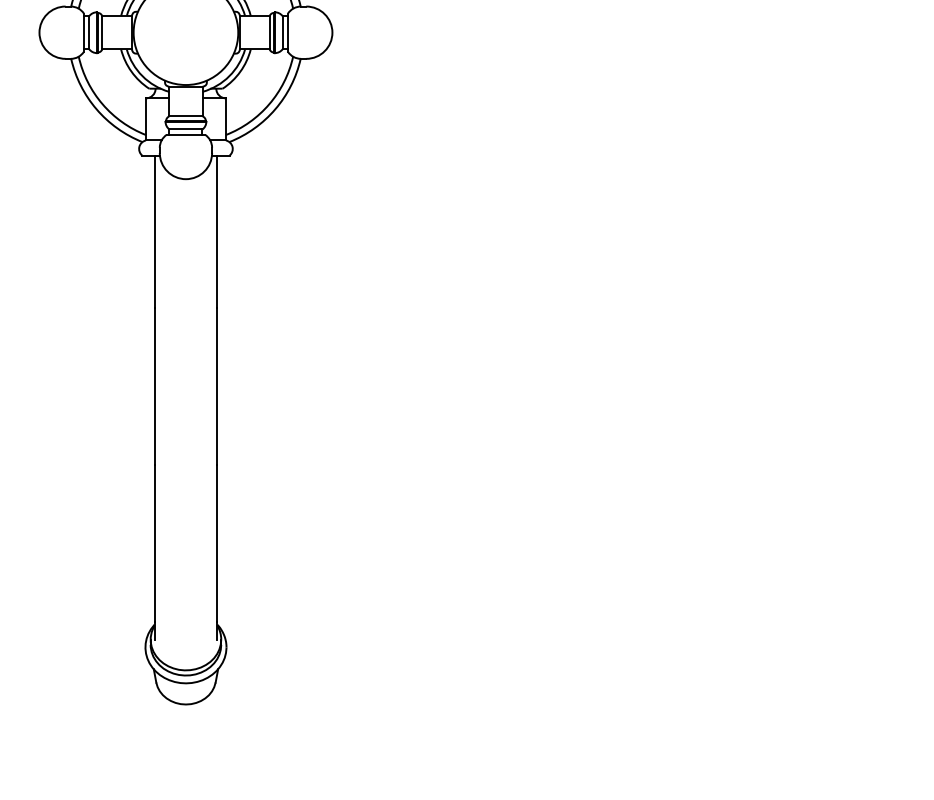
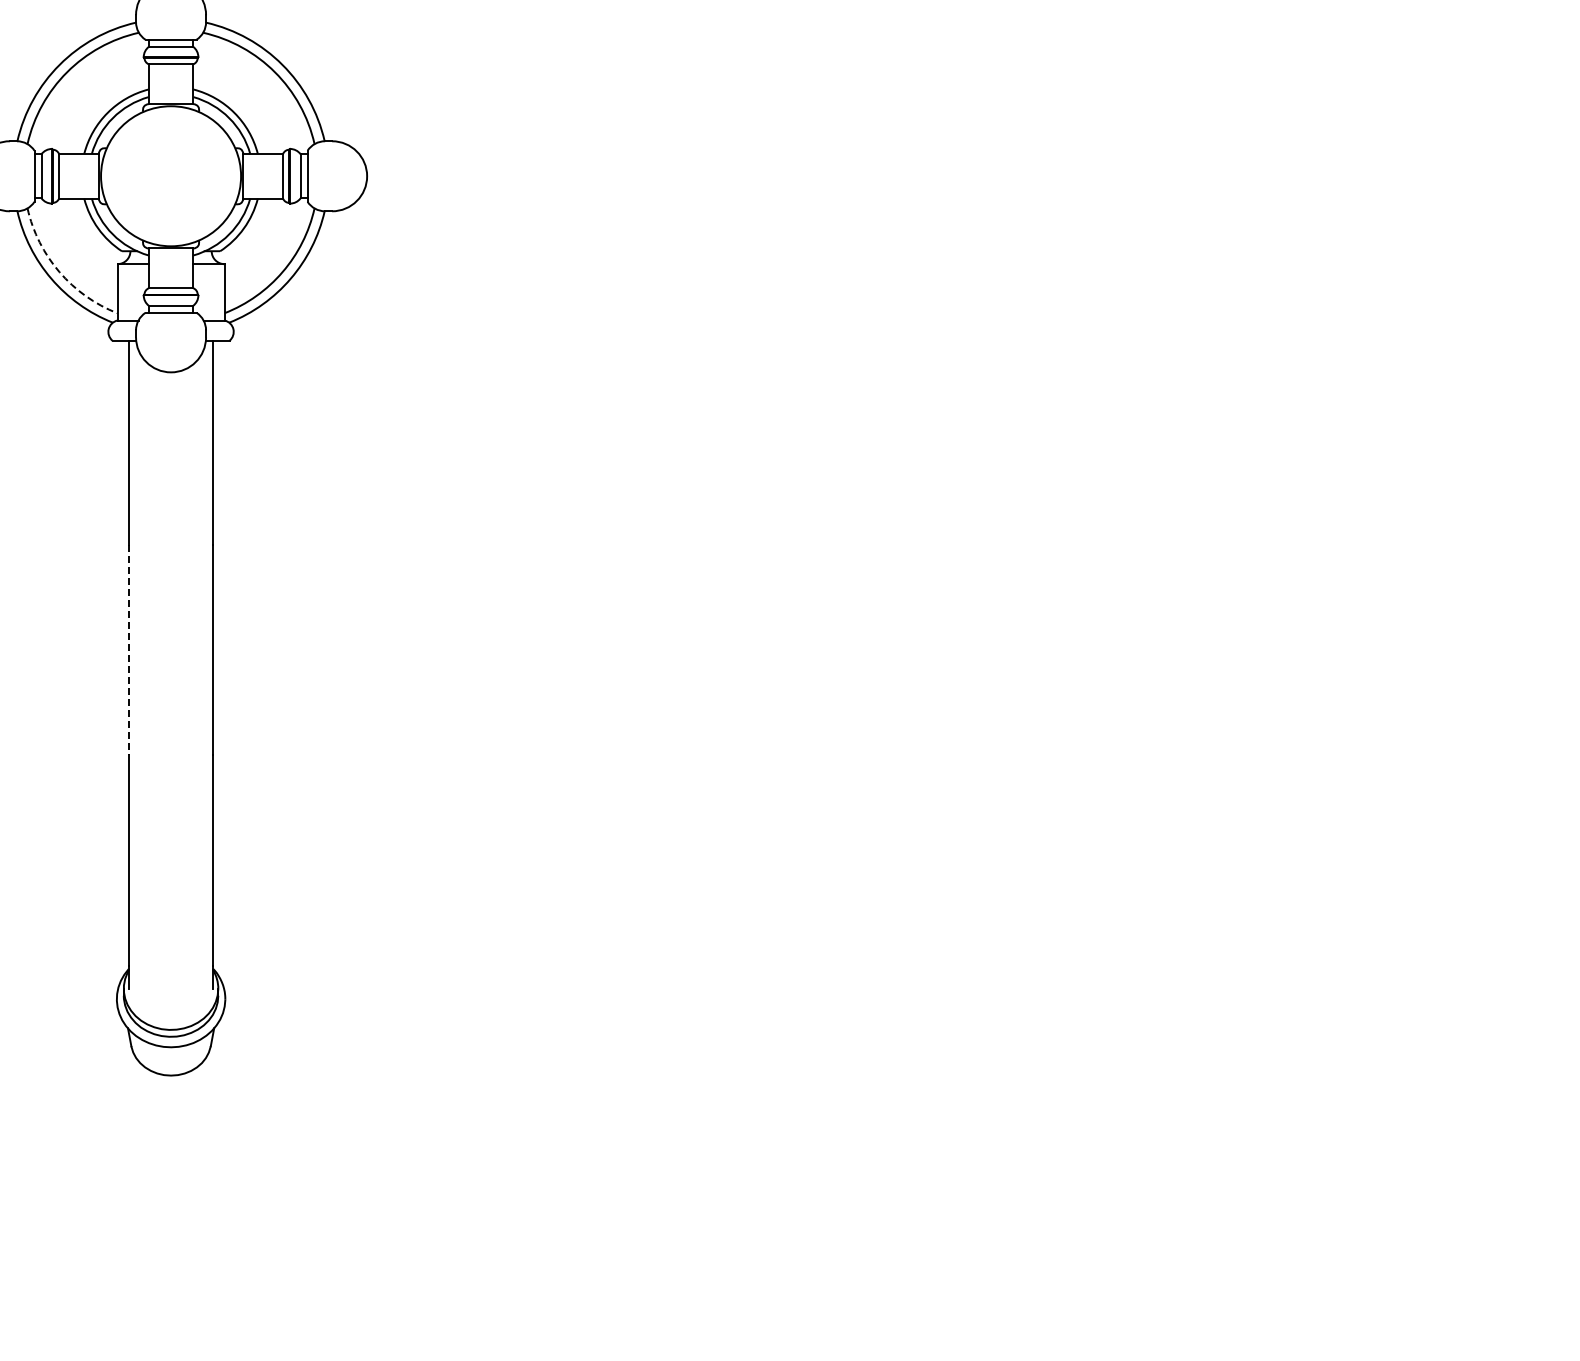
arc: (102, 104) -> (59, 272), solid -> dashed
line: (154, 386) -> (129, 650), solid -> dashed

